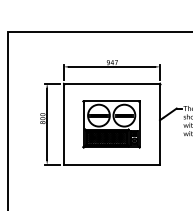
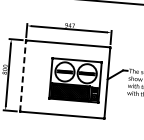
line: (63, 123) -> (22, 75), solid -> dashed
part: (111, 124) -> (75, 80), moved

